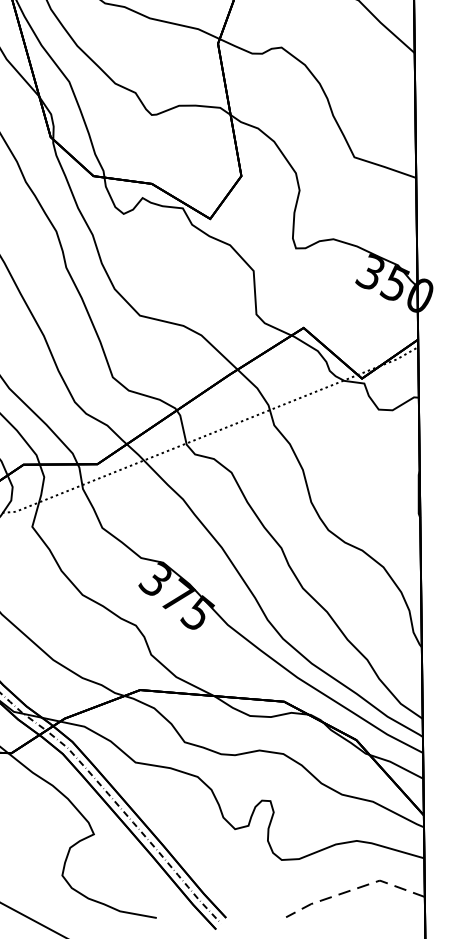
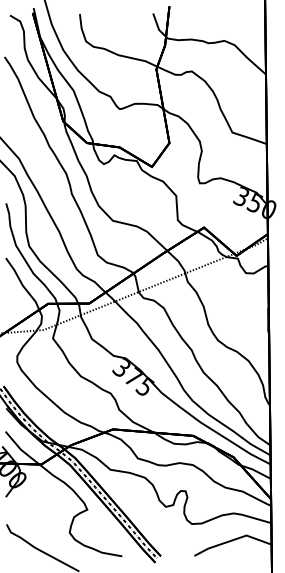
line: (354, 889) -> (232, 540), dashed -> solid

